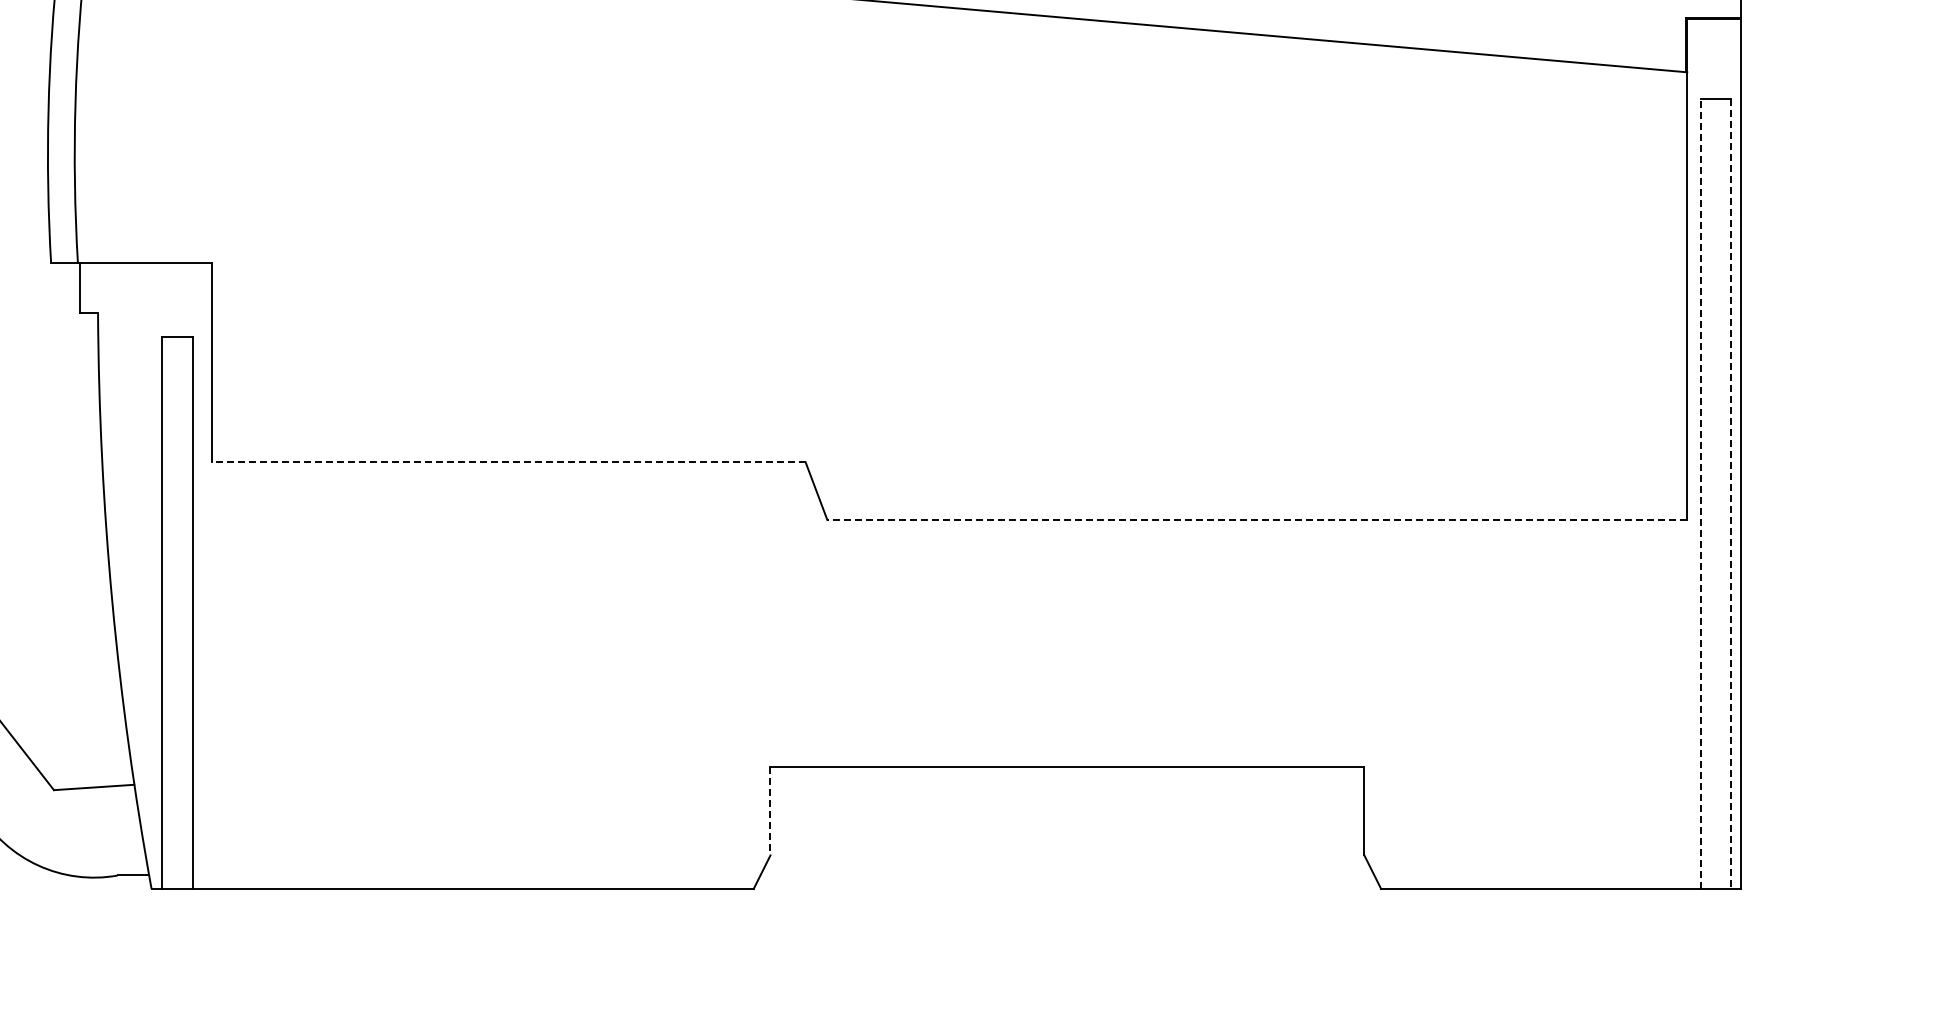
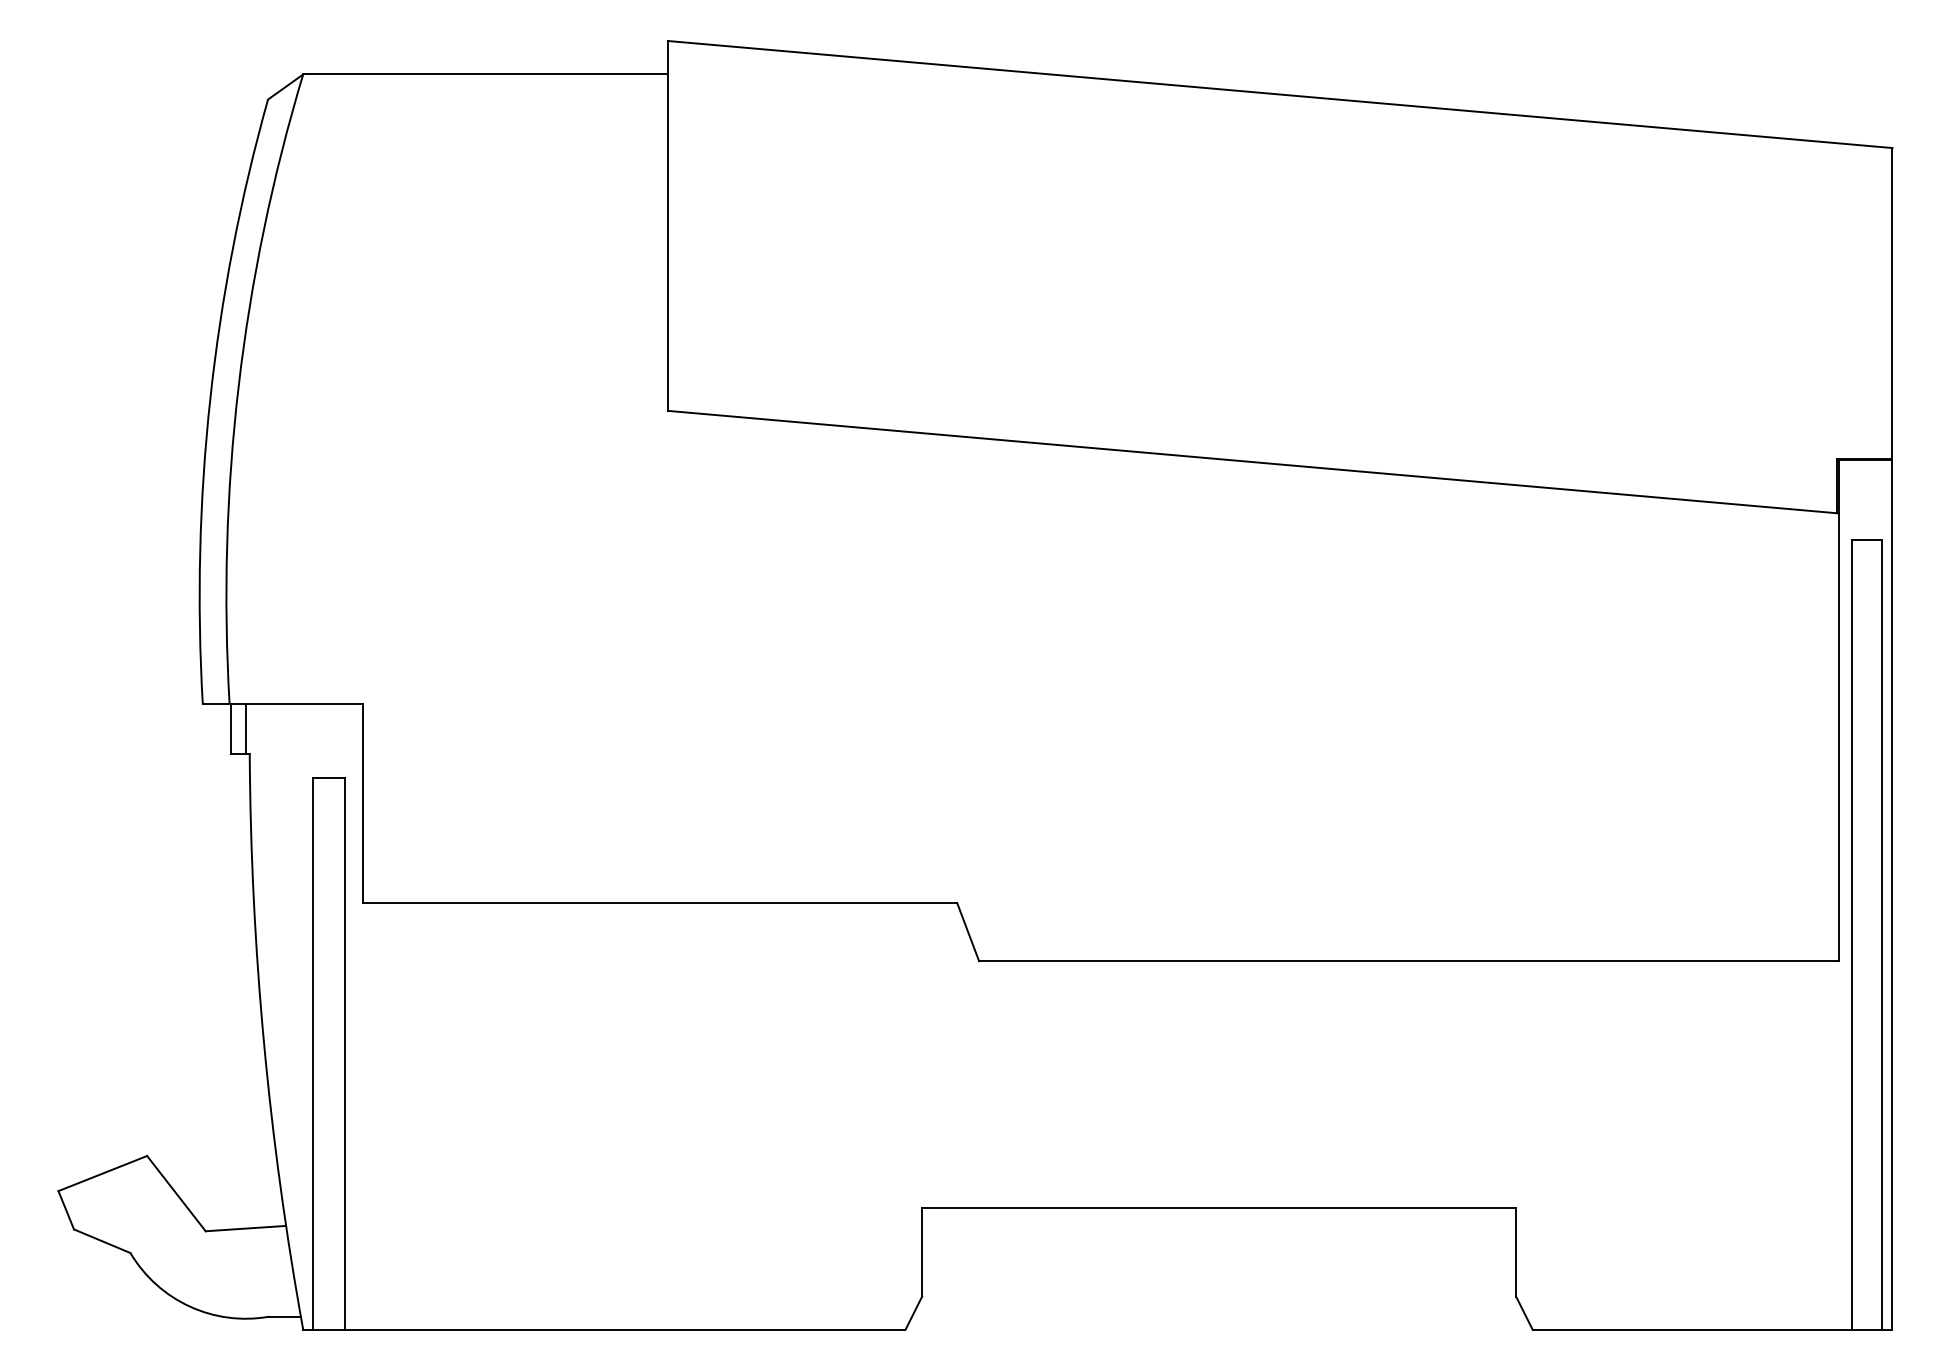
line: (94, 288) -> (246, 729), added
line: (508, 462) -> (660, 903), dashed -> solid
line: (1700, 494) -> (1852, 935), dashed -> solid
line: (1730, 494) -> (1882, 935), dashed -> solid
line: (1257, 520) -> (1409, 961), dashed -> solid
line: (770, 811) -> (922, 1252), dashed -> solid

